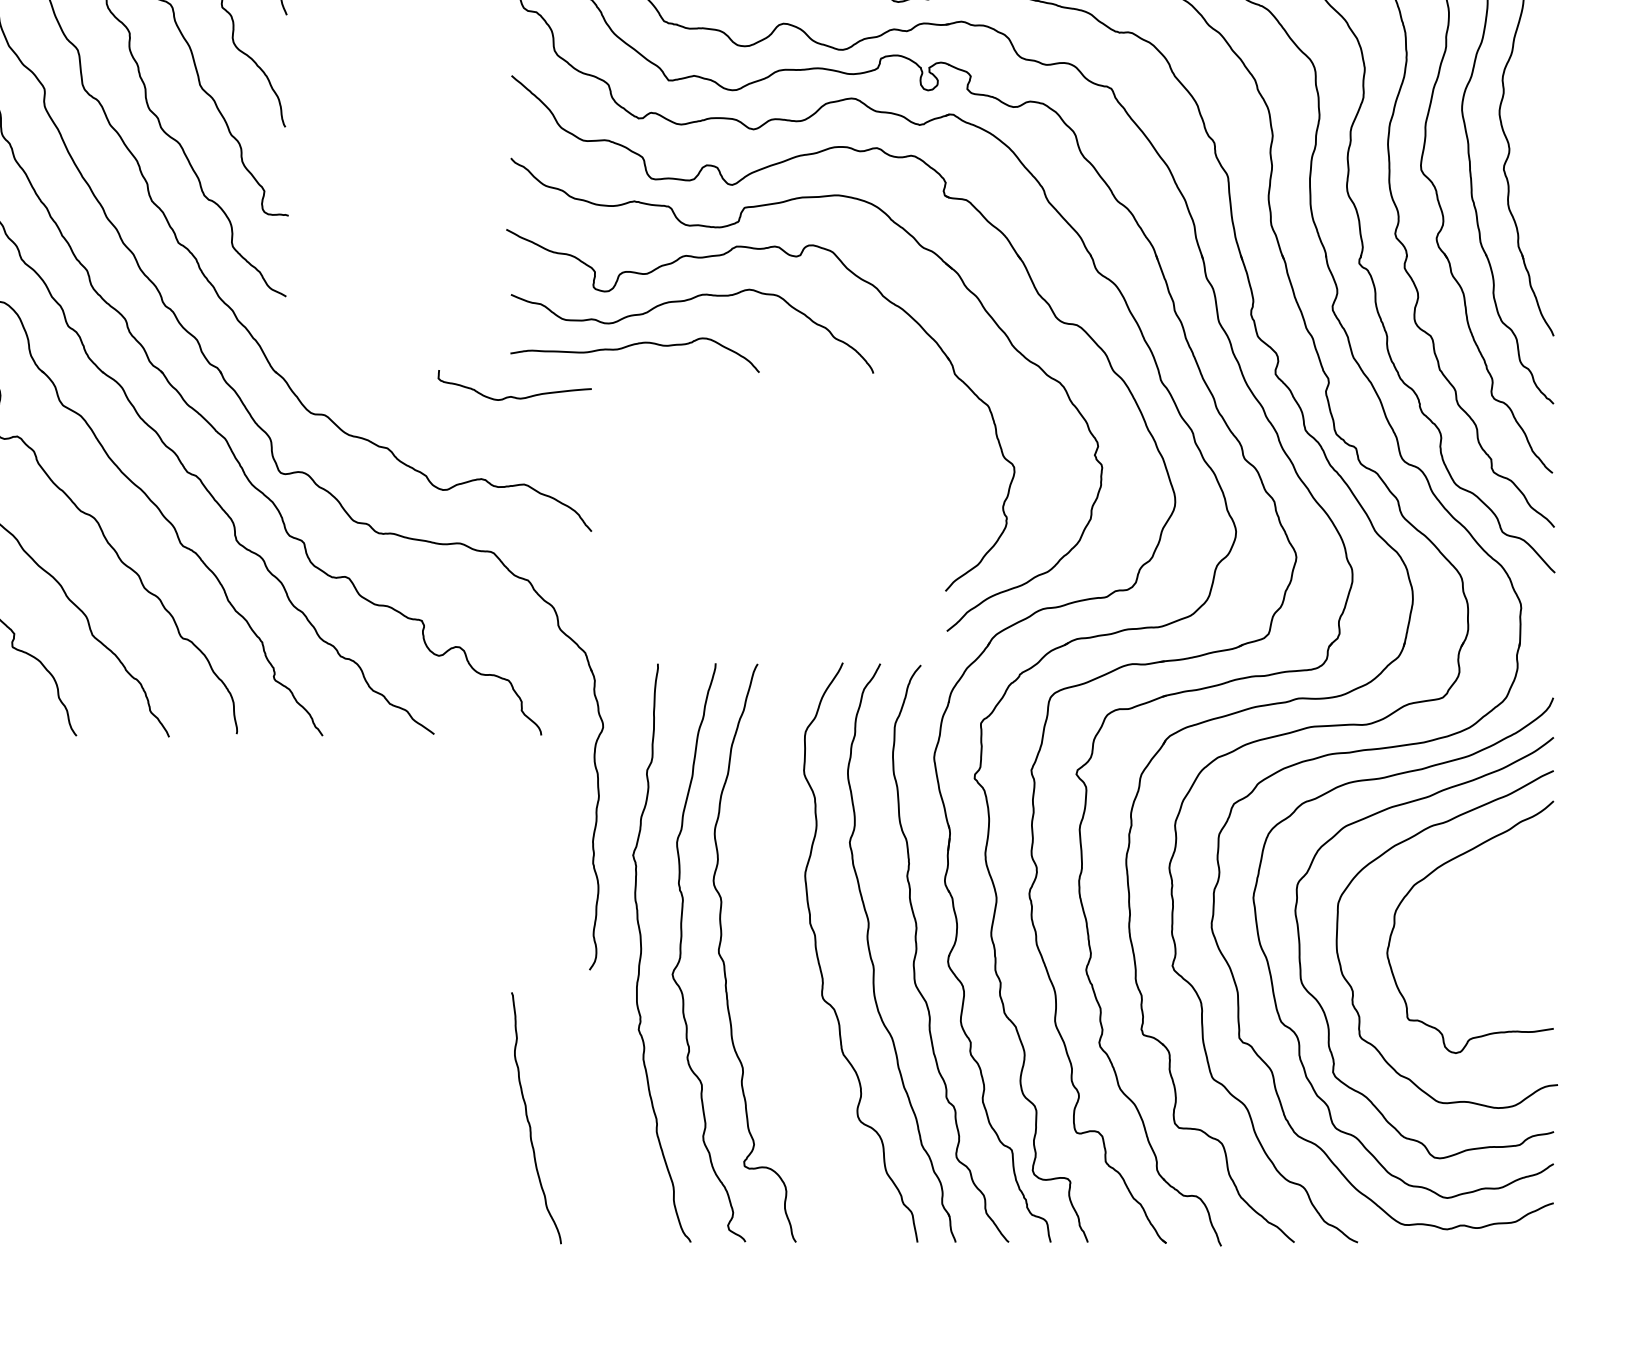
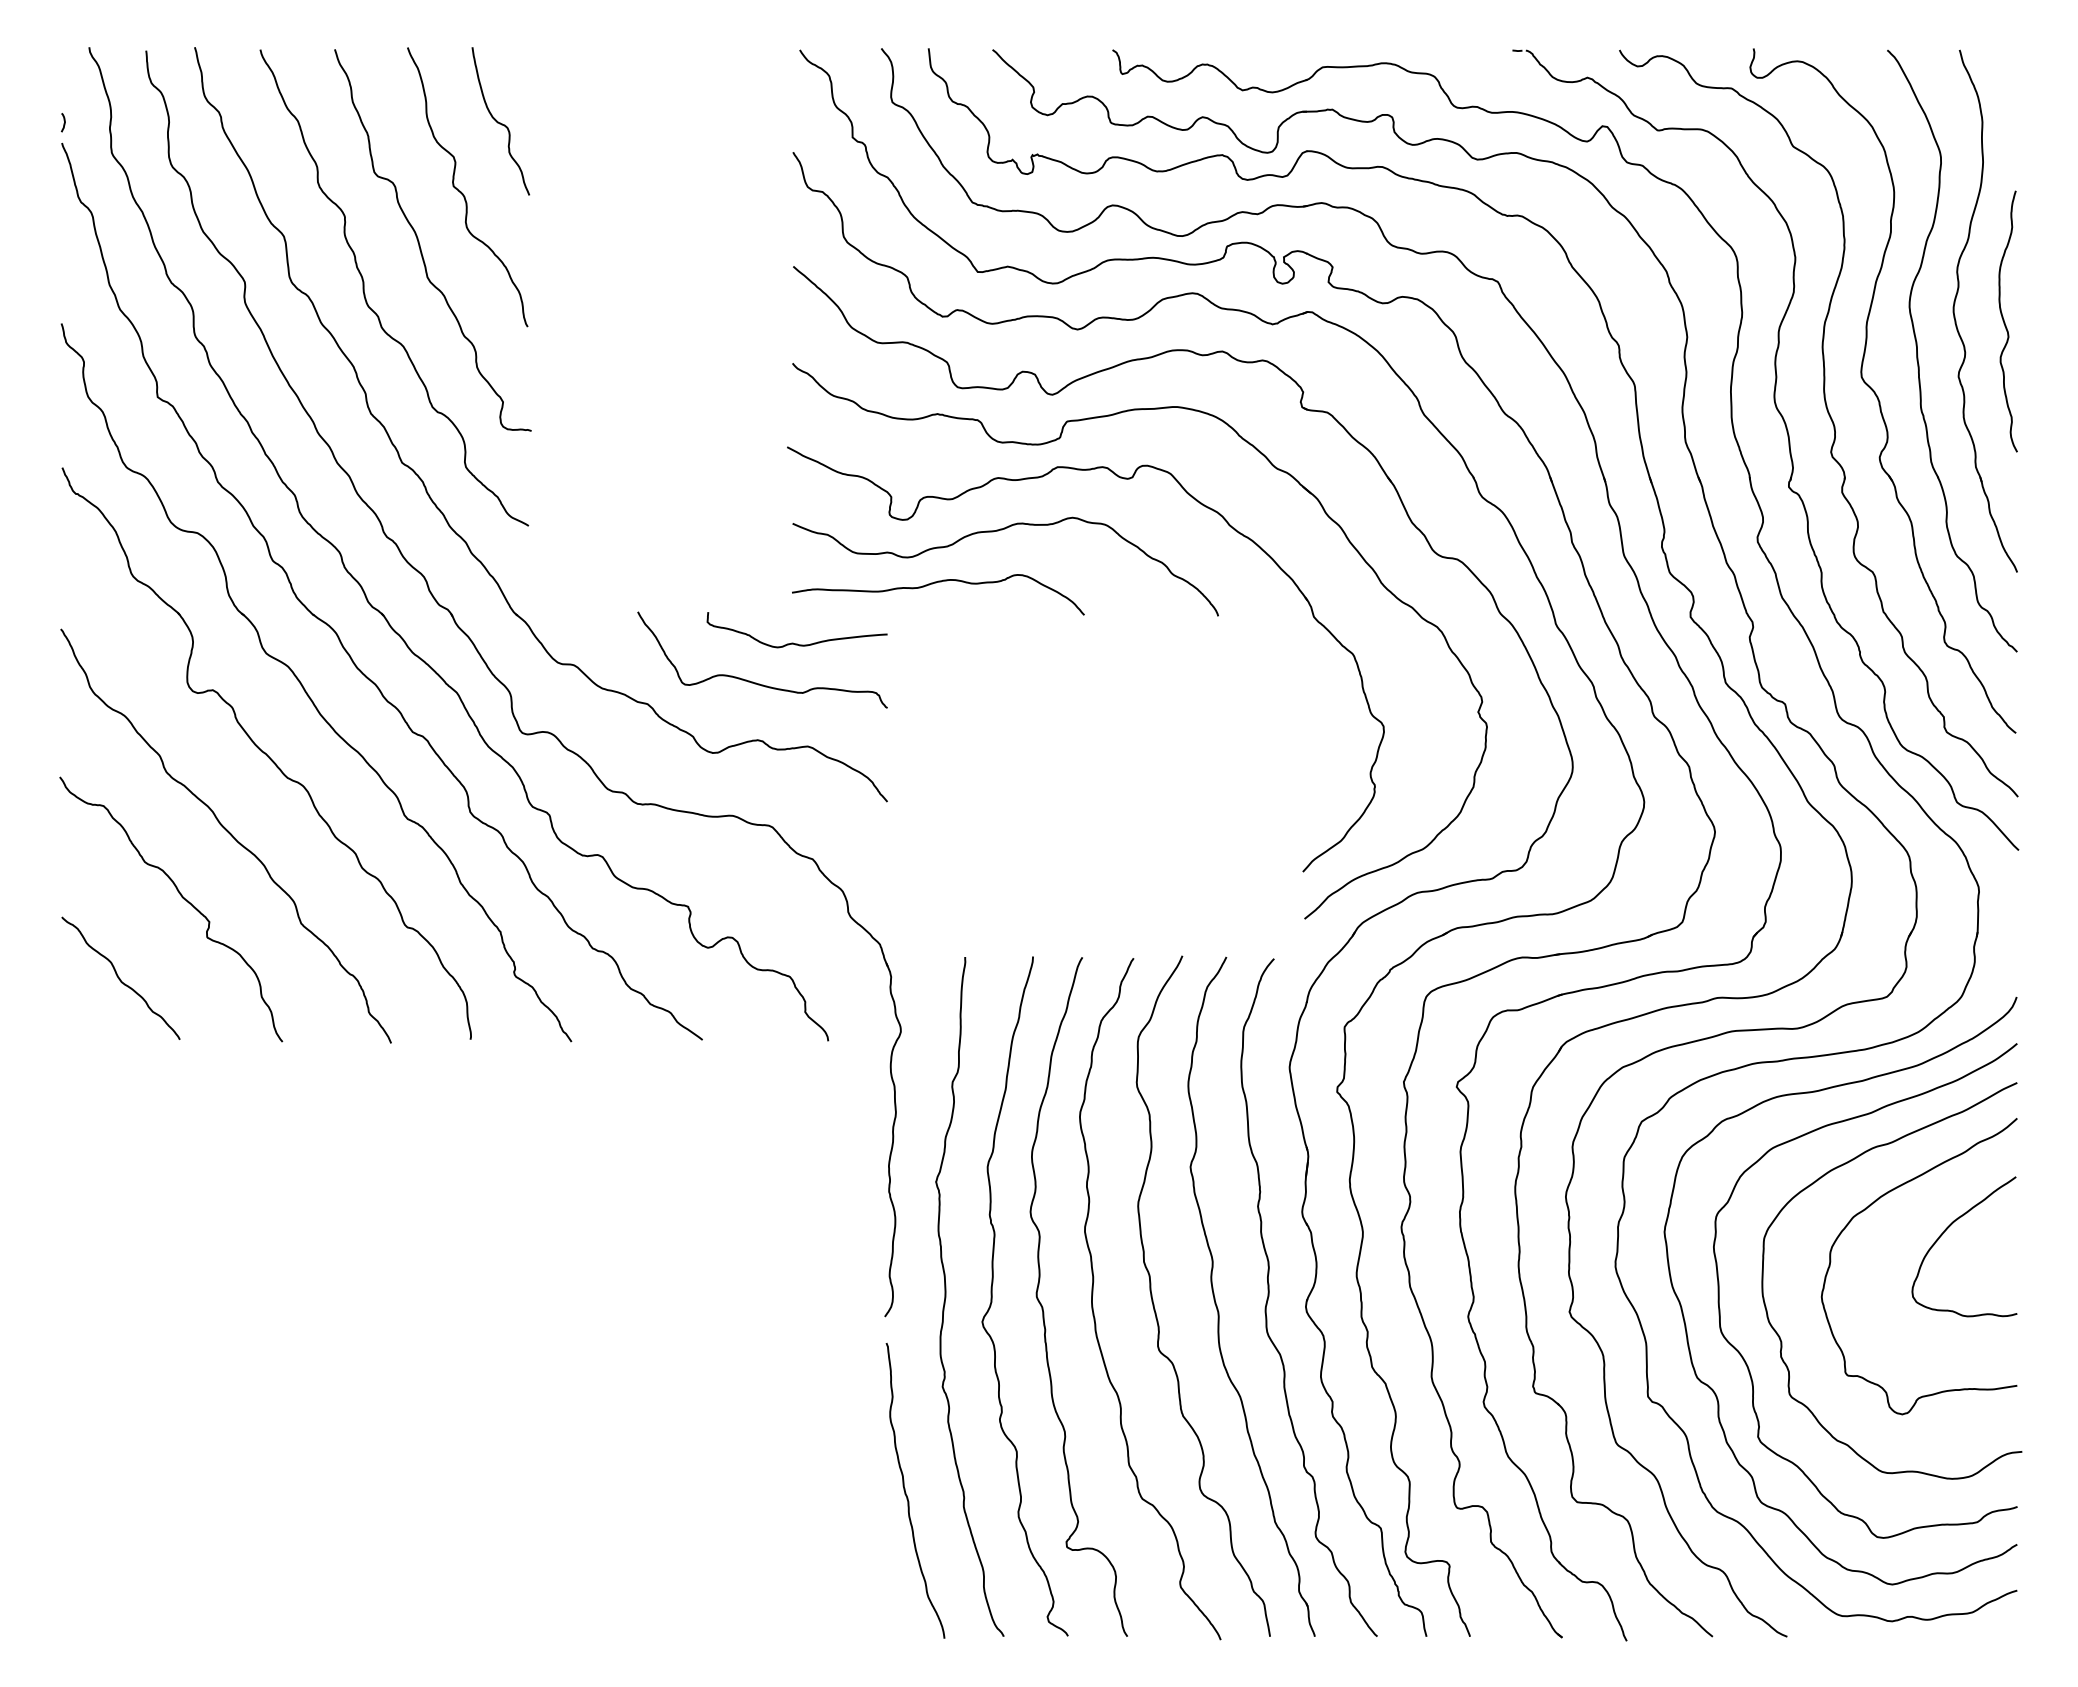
curve: (1543, 123) -> (2005, 322), added
curve: (477, 429) -> (753, 681), added
curve: (1494, 895) -> (1947, 1229), added
curve: (767, 951) -> (1093, 1294), added
curve: (528, 1119) -> (906, 1492), moved

